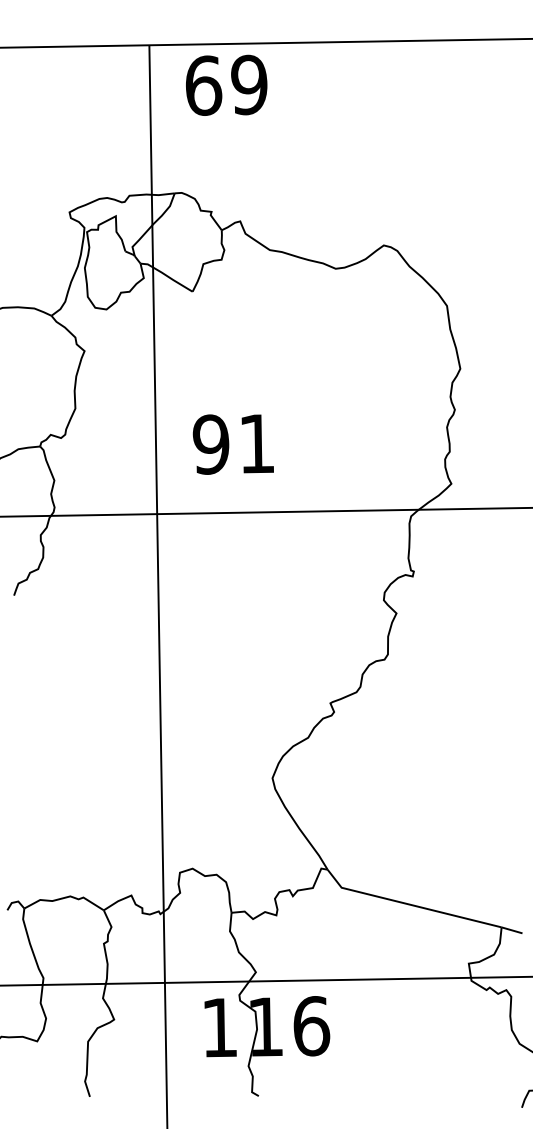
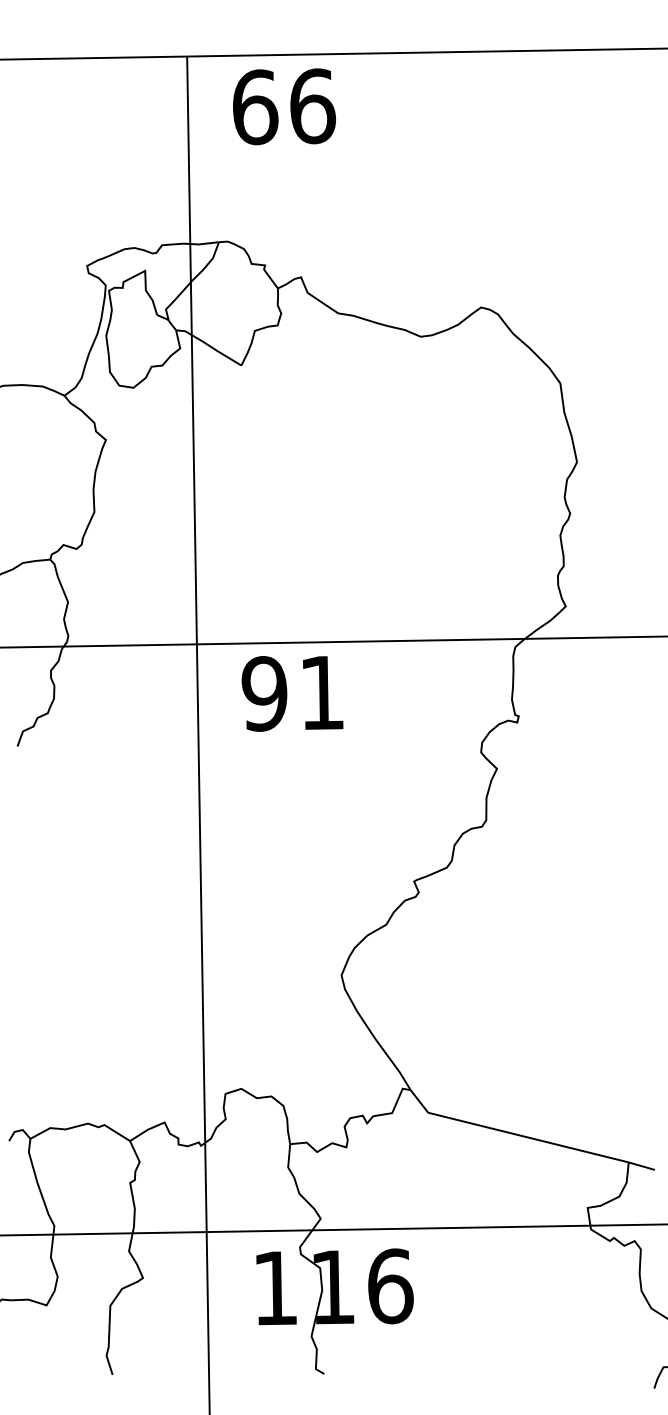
text: (249, 84) -> (312, 105), 69 -> 66
text: (232, 444) -> (291, 693), moved

